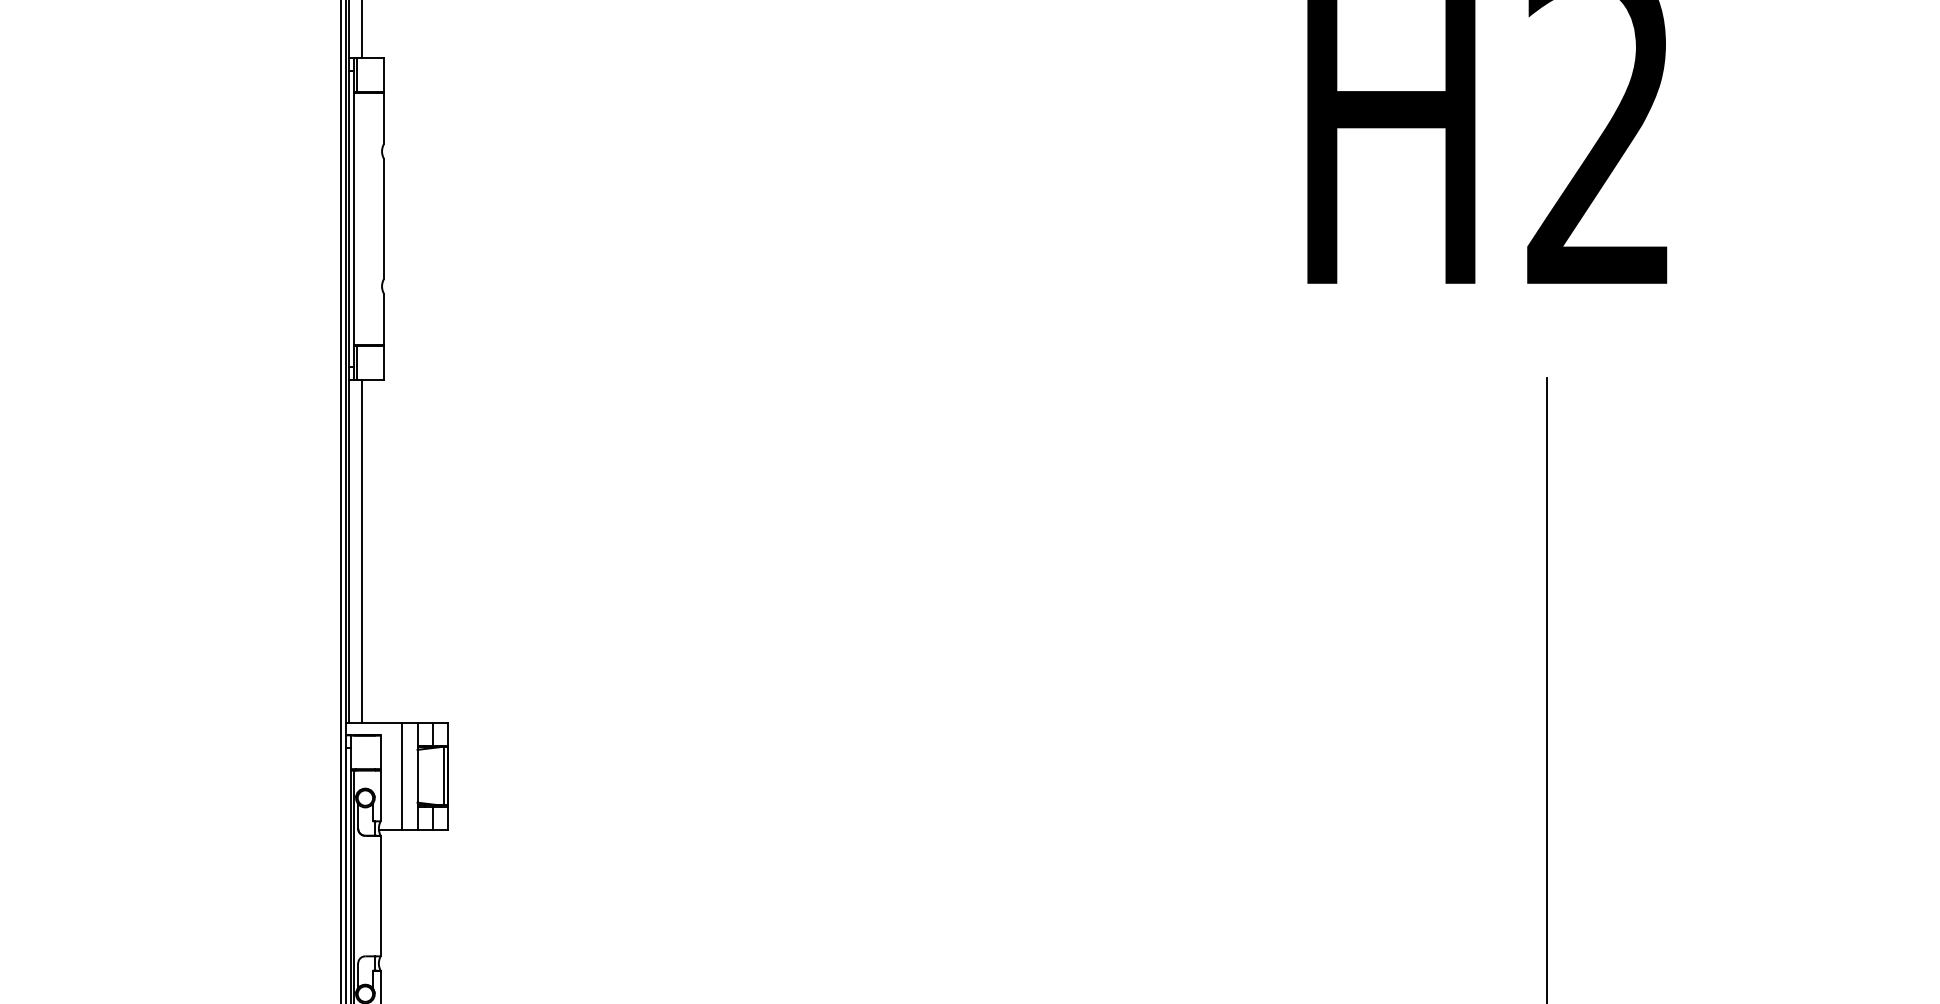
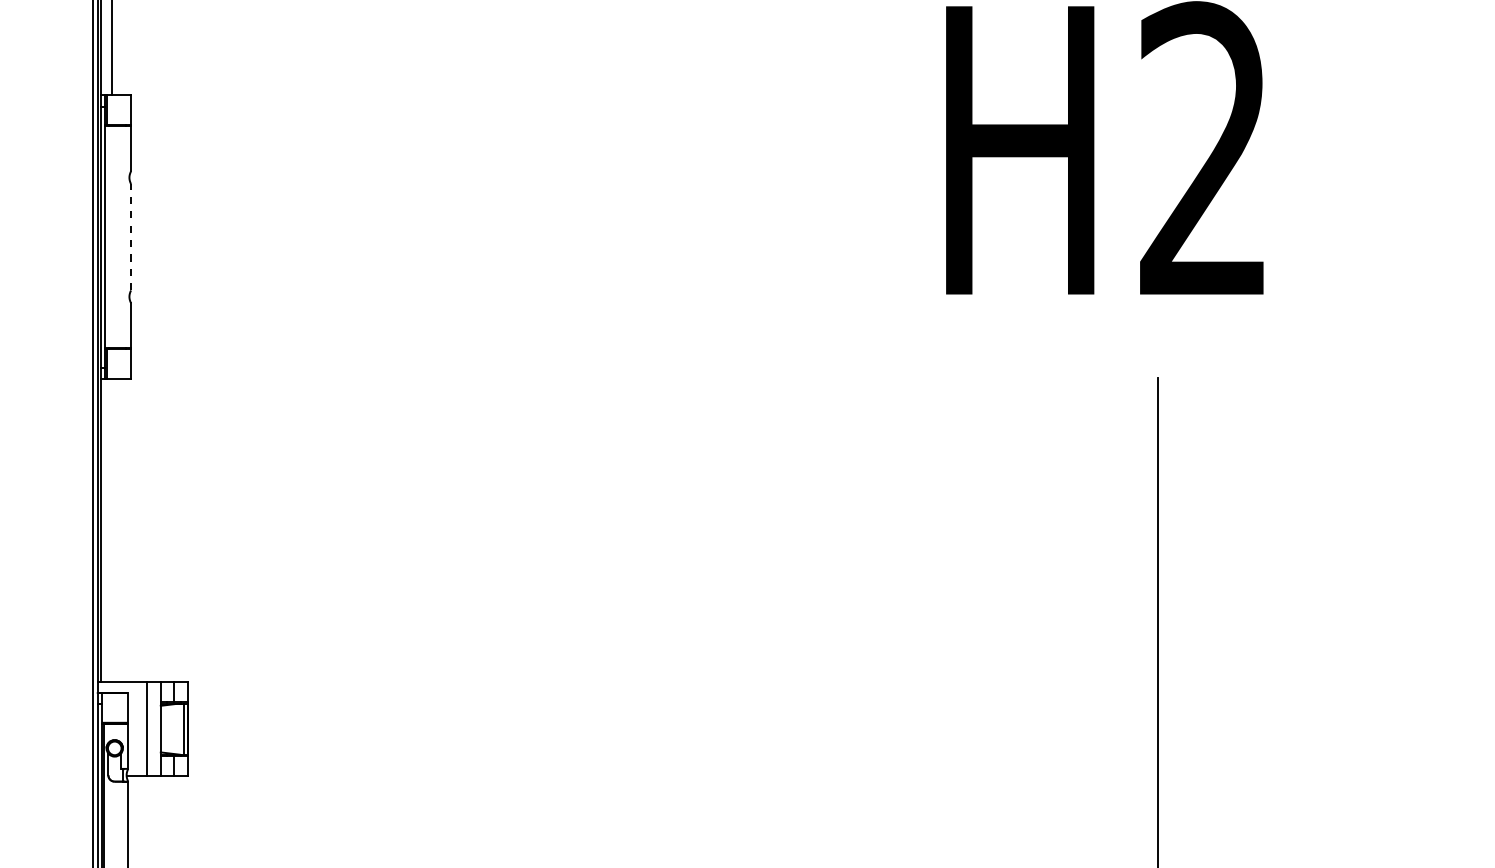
line: (383, 218) -> (130, 236), solid -> dashed
line: (361, 550) -> (111, 529), removed

